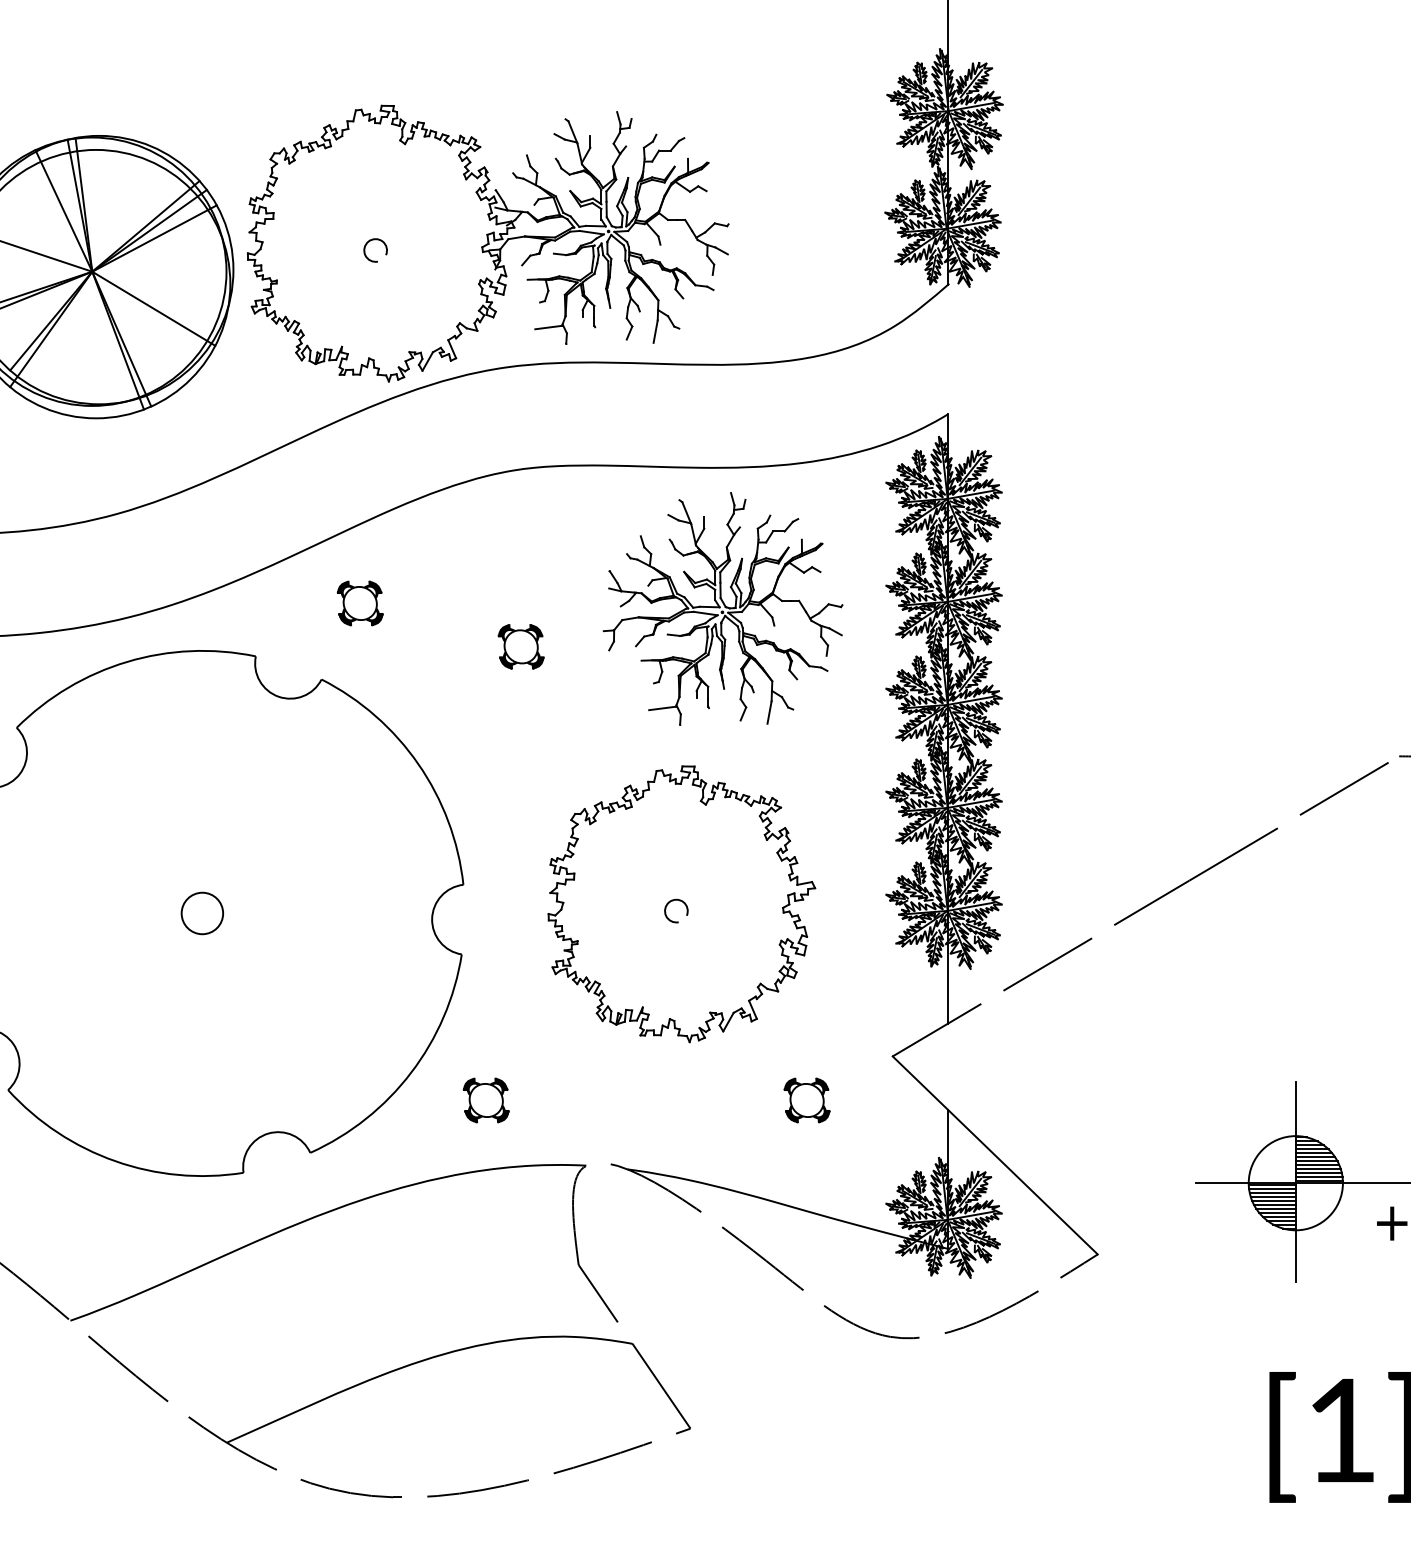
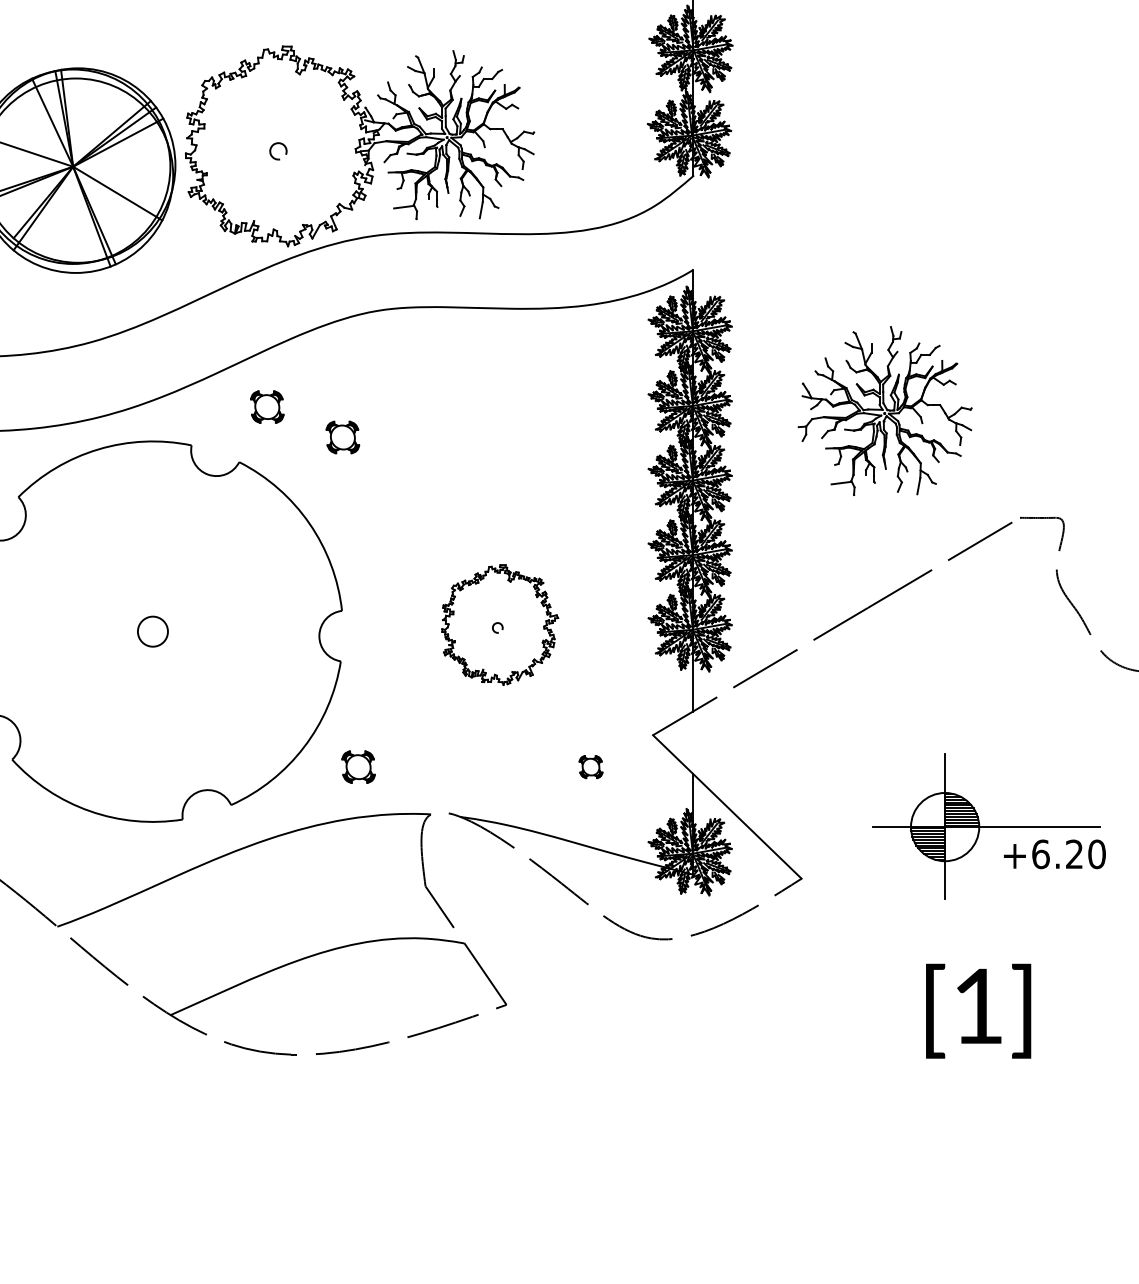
part: (722, 608) -> (884, 410), moved
part: (520, 646) -> (342, 437), moved
part: (680, 903) -> (499, 624), size x0.6
part: (806, 1099) -> (590, 766), size x0.7

